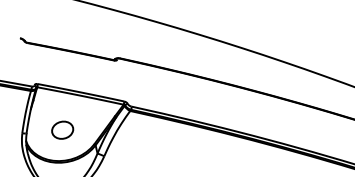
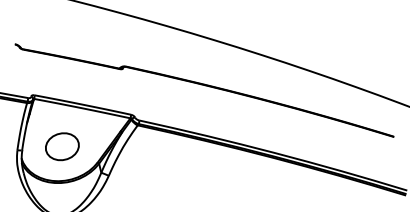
part: (62, 129) -> (62, 146), size x1.4

